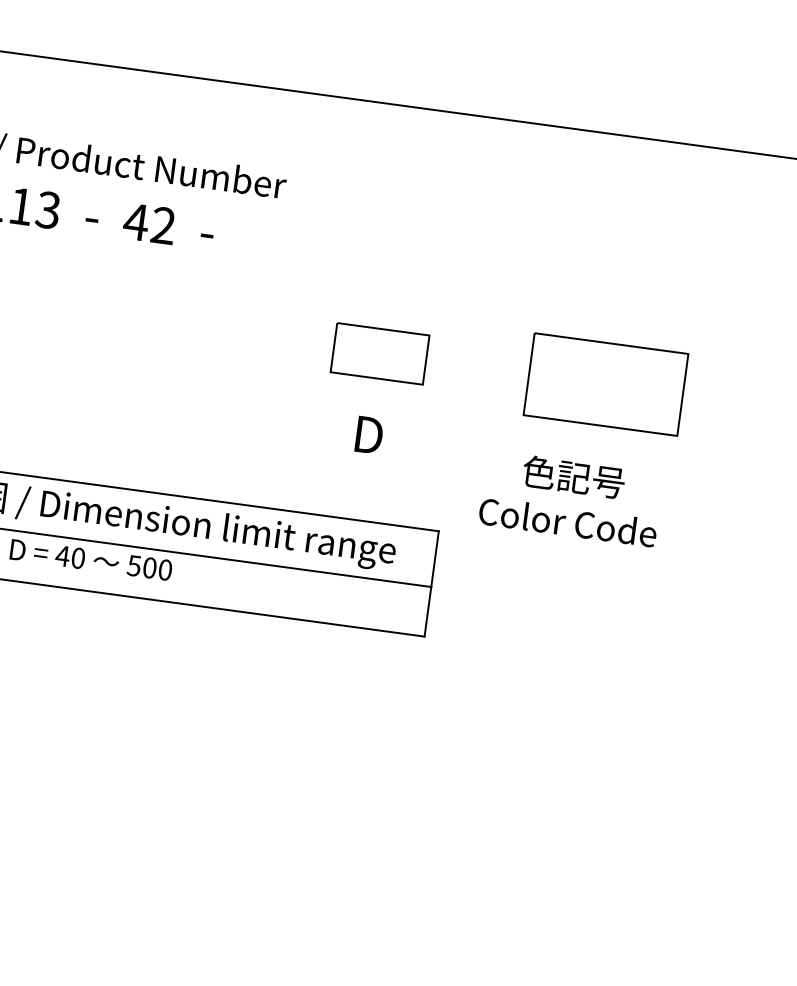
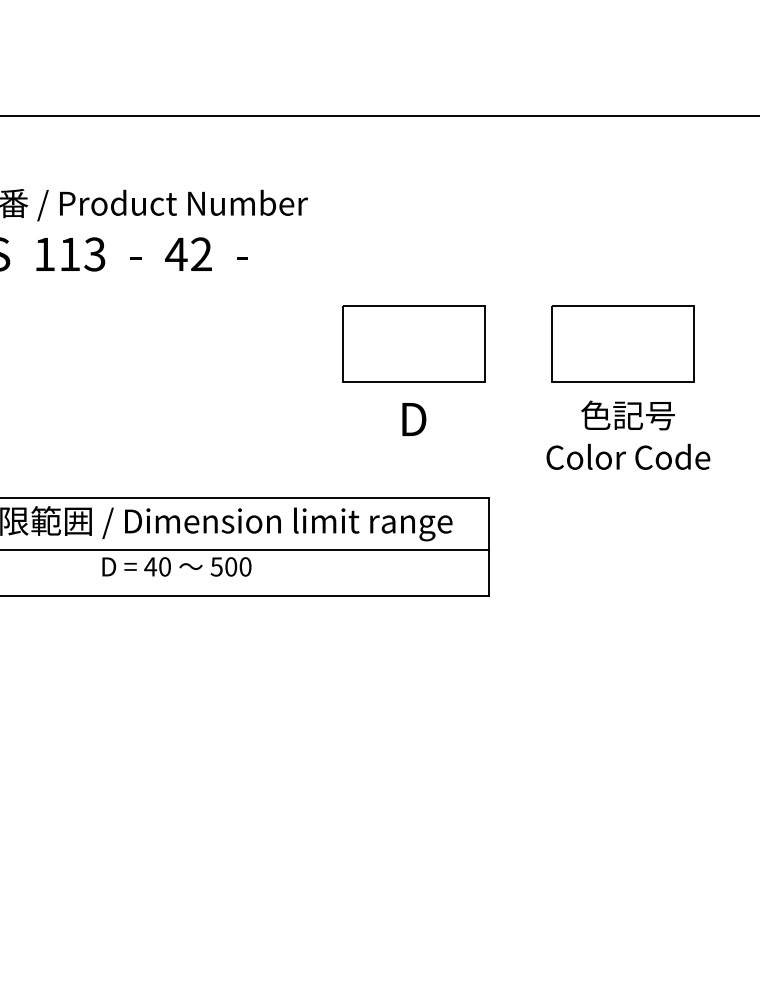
part: (379, 353) -> (413, 343), size x1.67
text: (571, 497) -> (628, 434), moved

